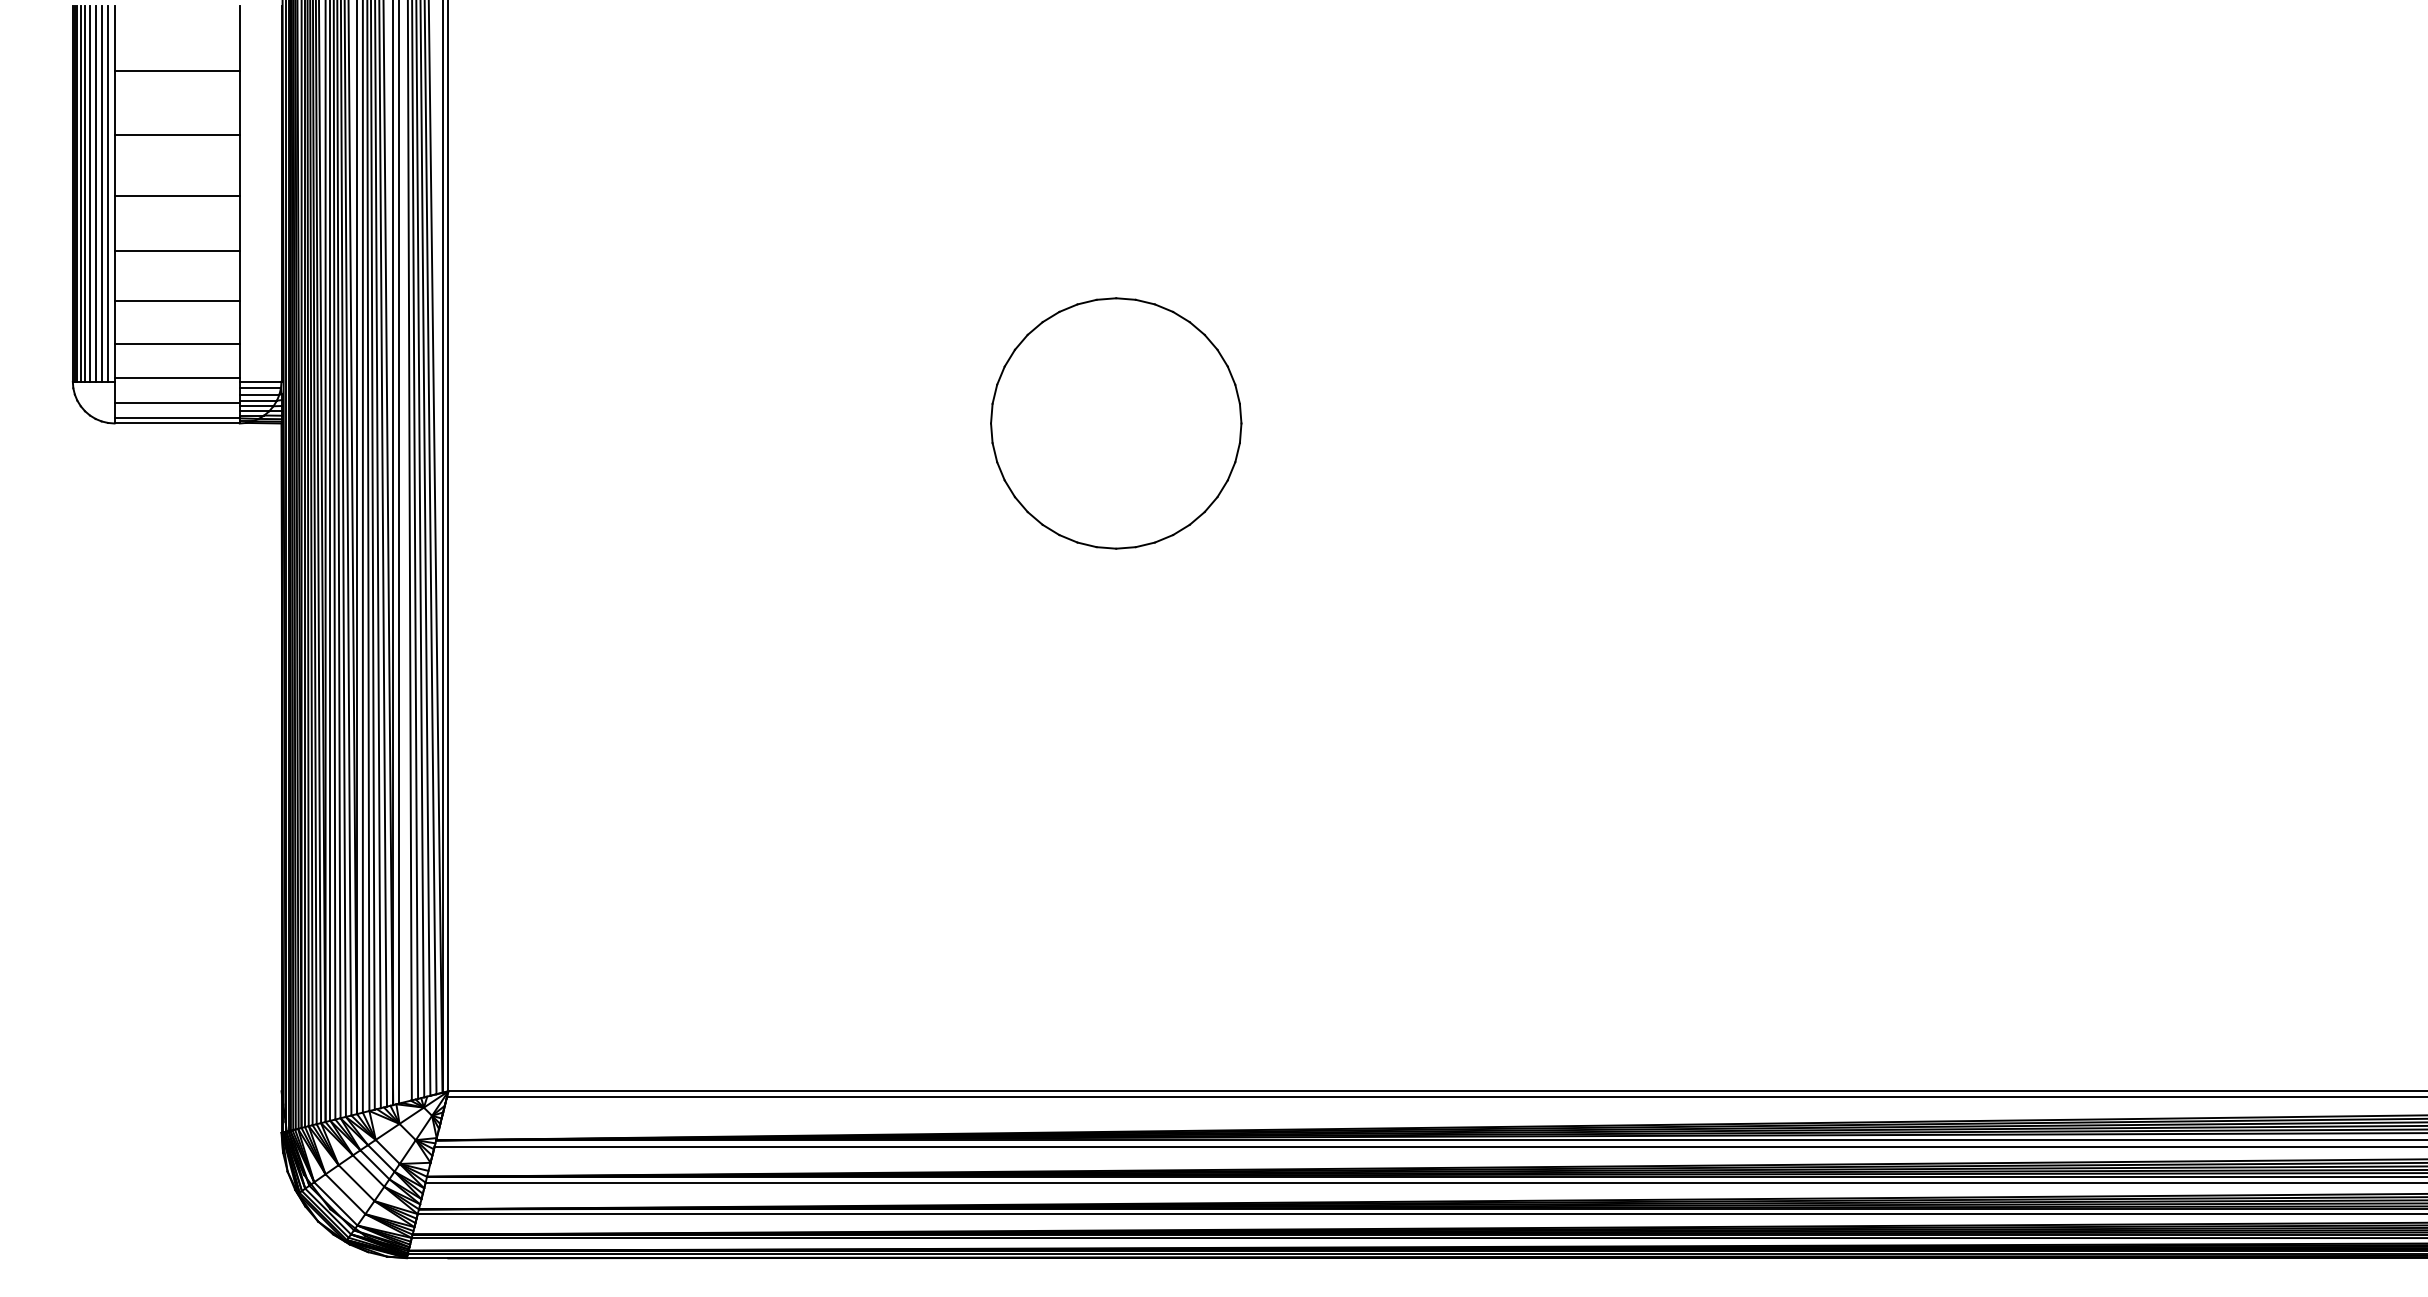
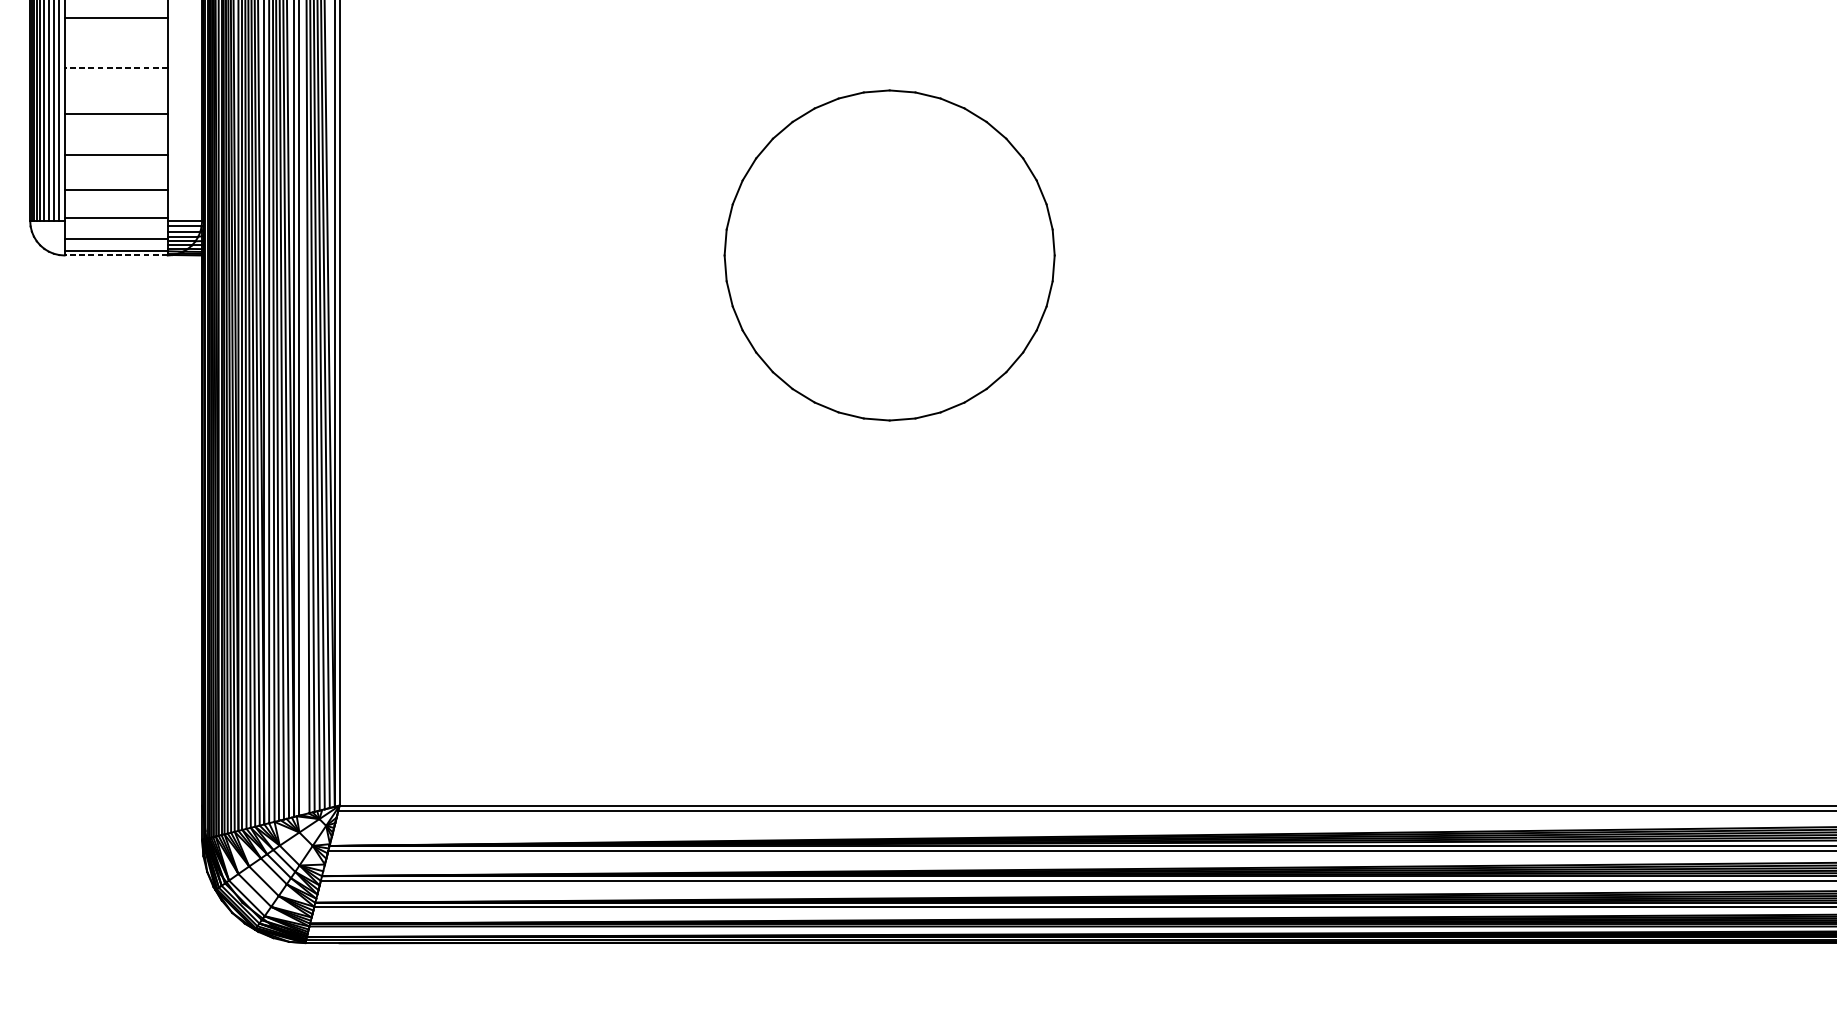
line: (177, 195) -> (116, 67), solid -> dashed
line: (177, 423) -> (116, 255), solid -> dashed
part: (1116, 423) -> (889, 255), size x1.6

